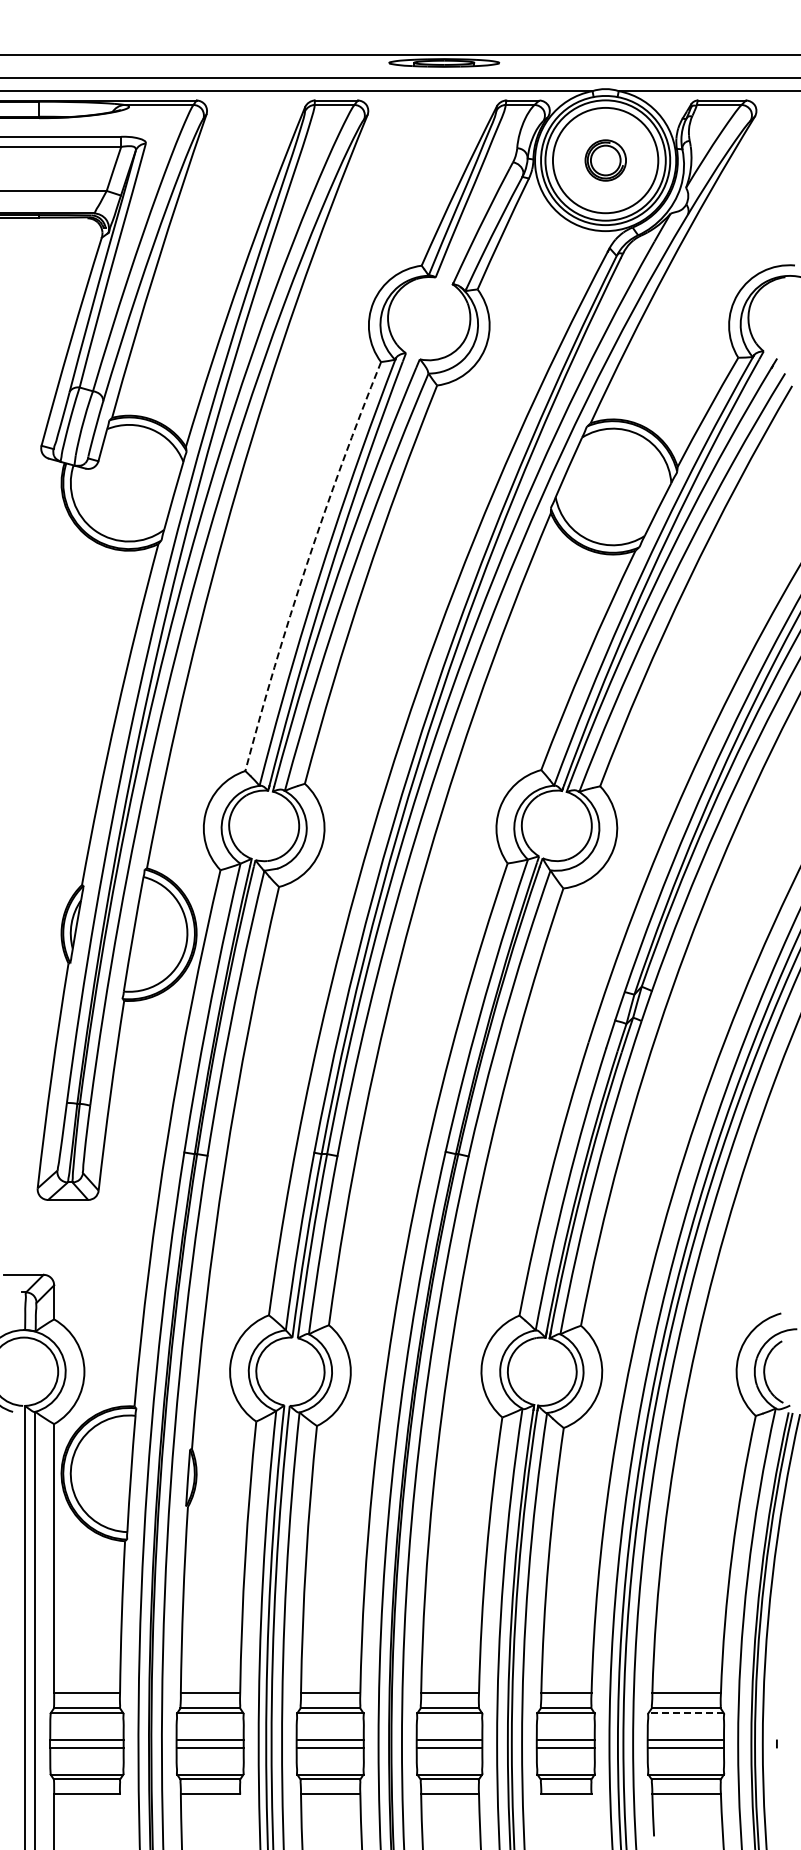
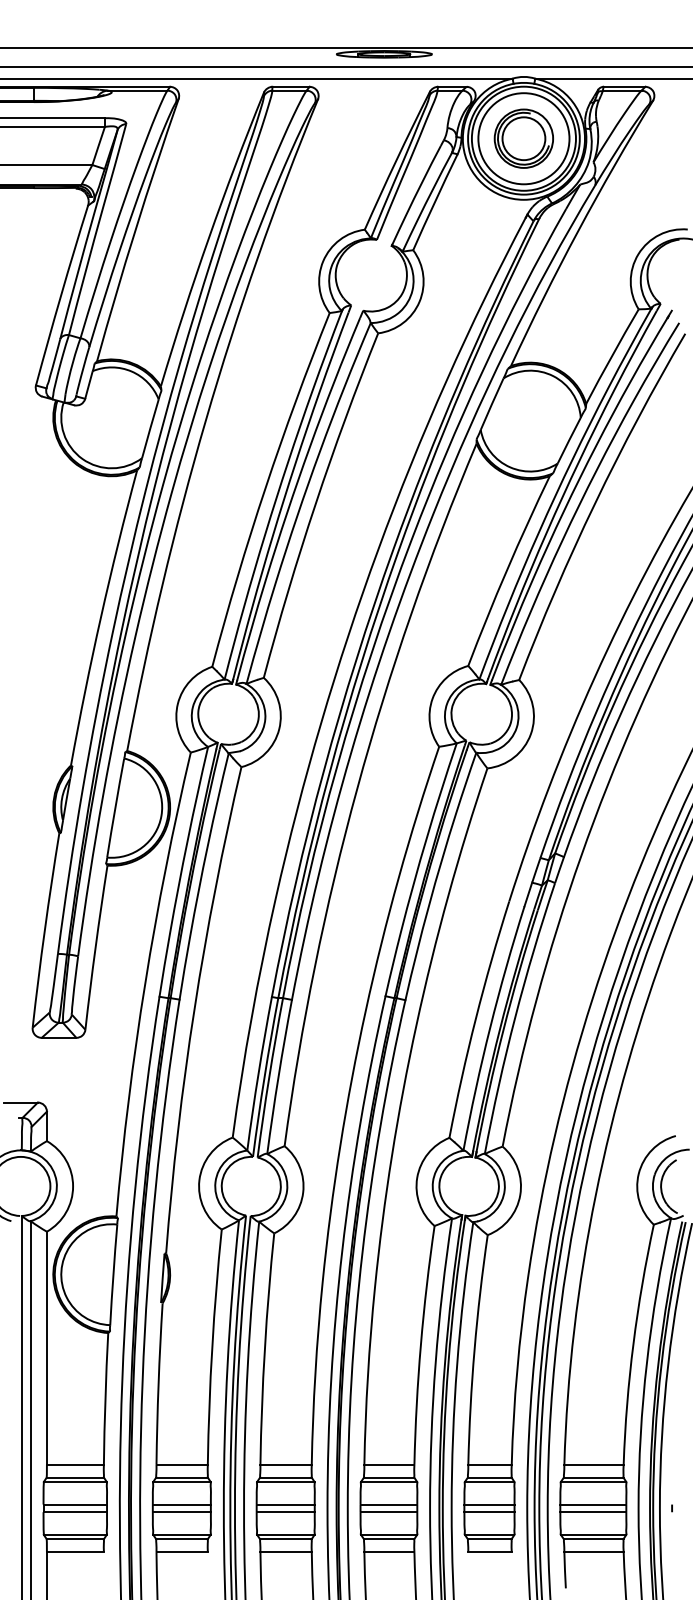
part: (605, 160) -> (523, 138), size x1.67
arc: (306, 564) -> (265, 488), dashed -> solid
line: (686, 1713) -> (593, 1482), dashed -> solid

